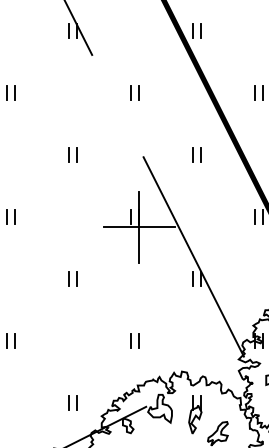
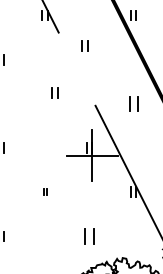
part: (134, 92) -> (84, 46), moved
part: (72, 154) -> (54, 92), moved
part: (196, 154) -> (133, 103), size x1.4
part: (72, 278) -> (44, 191), size x0.6
part: (134, 340) -> (88, 235), size x1.6

